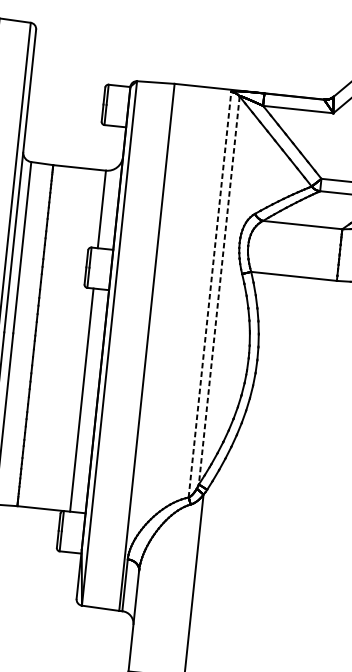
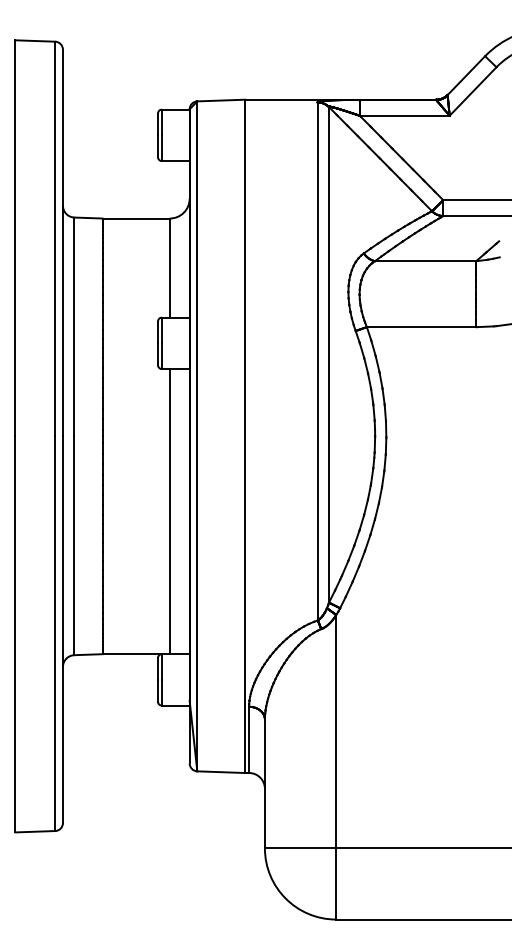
line: (218, 290) -> (328, 354), dashed -> solid
line: (209, 293) -> (317, 360), dashed -> solid

